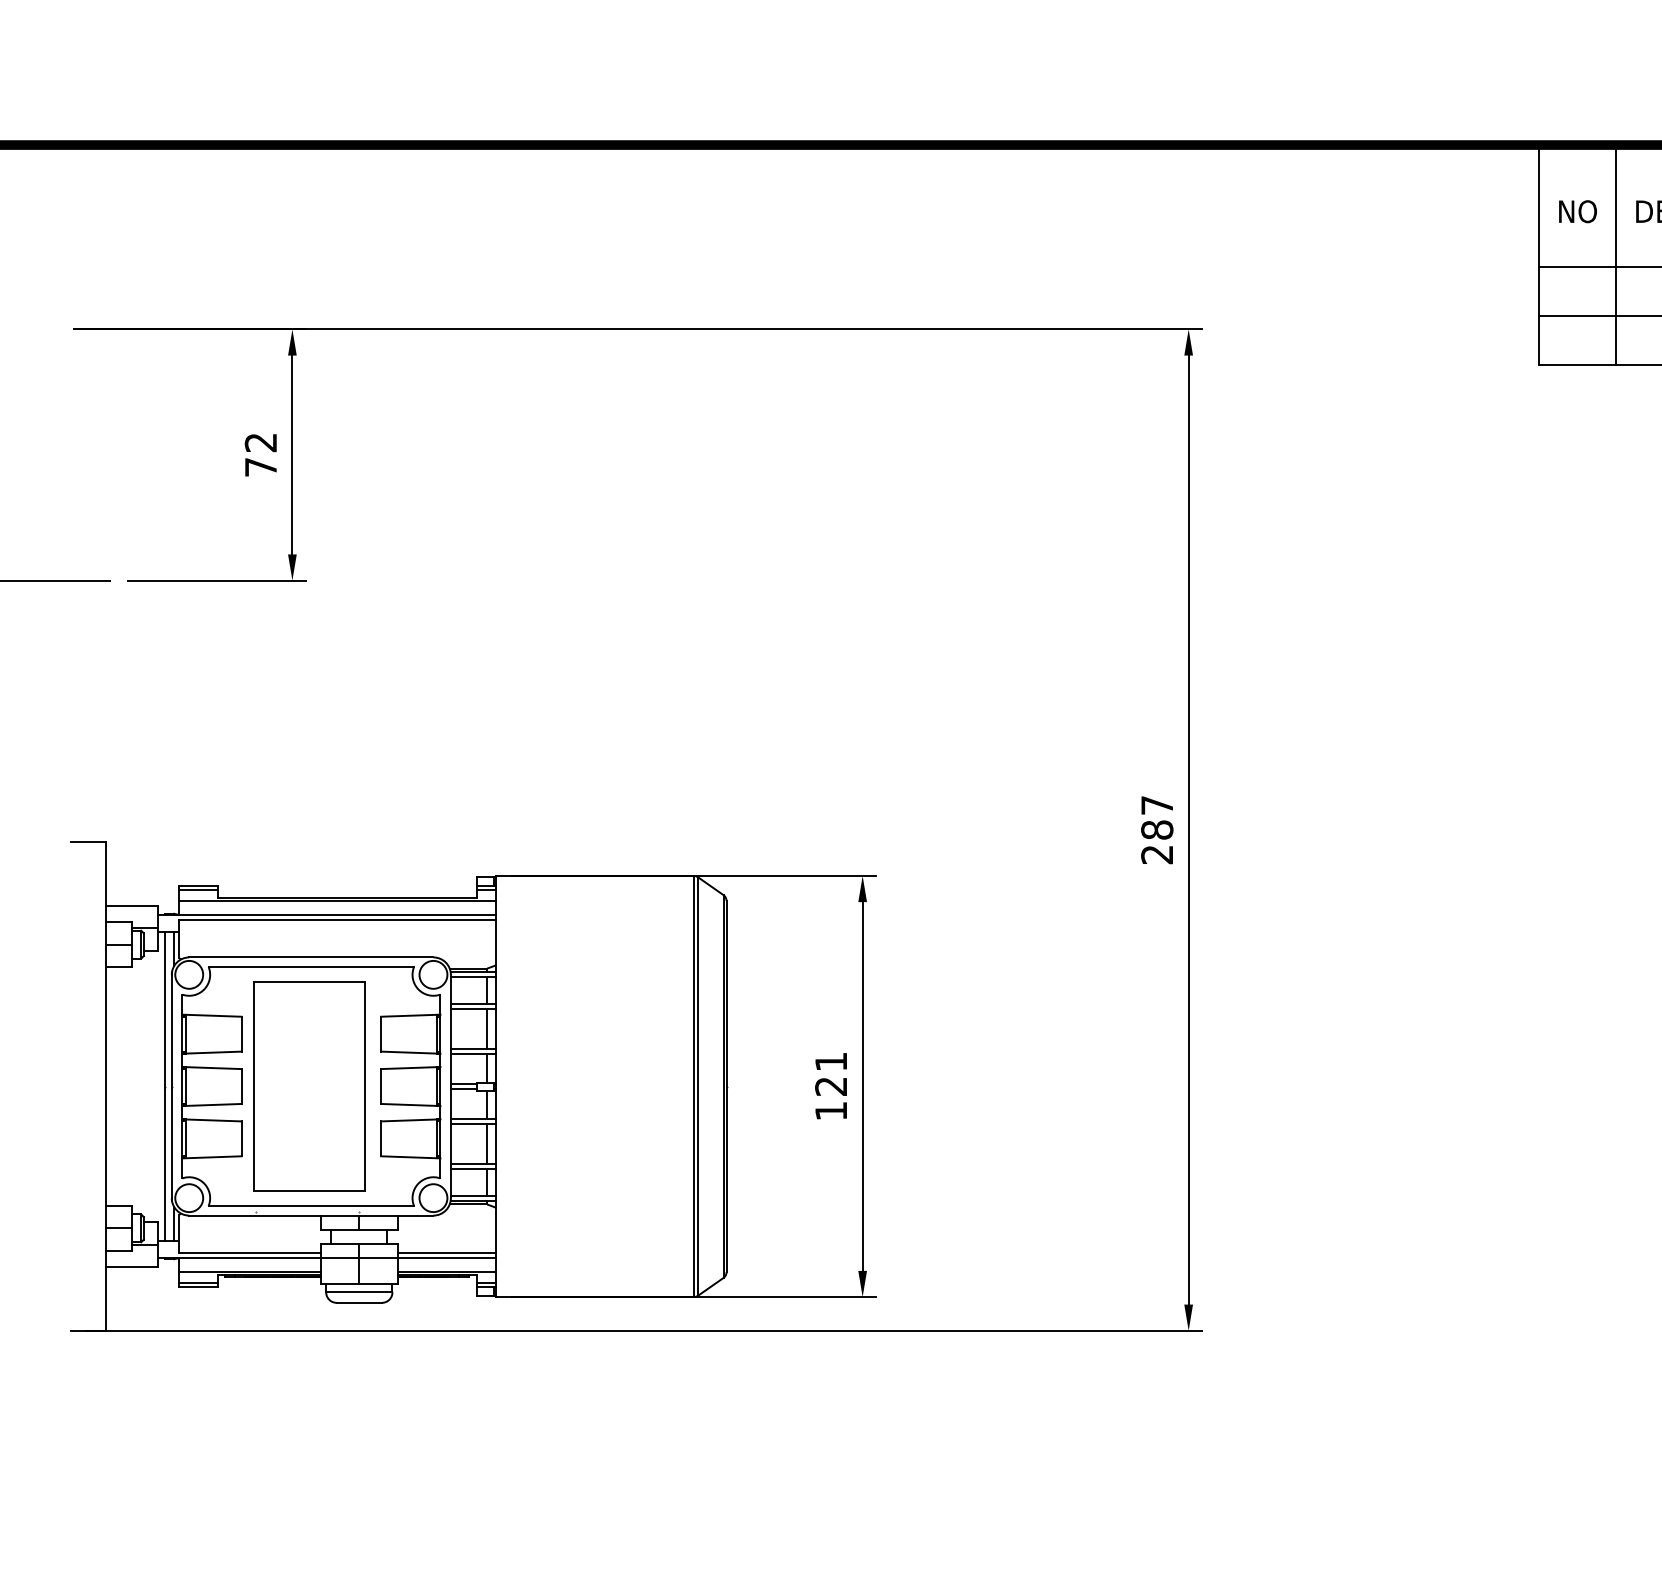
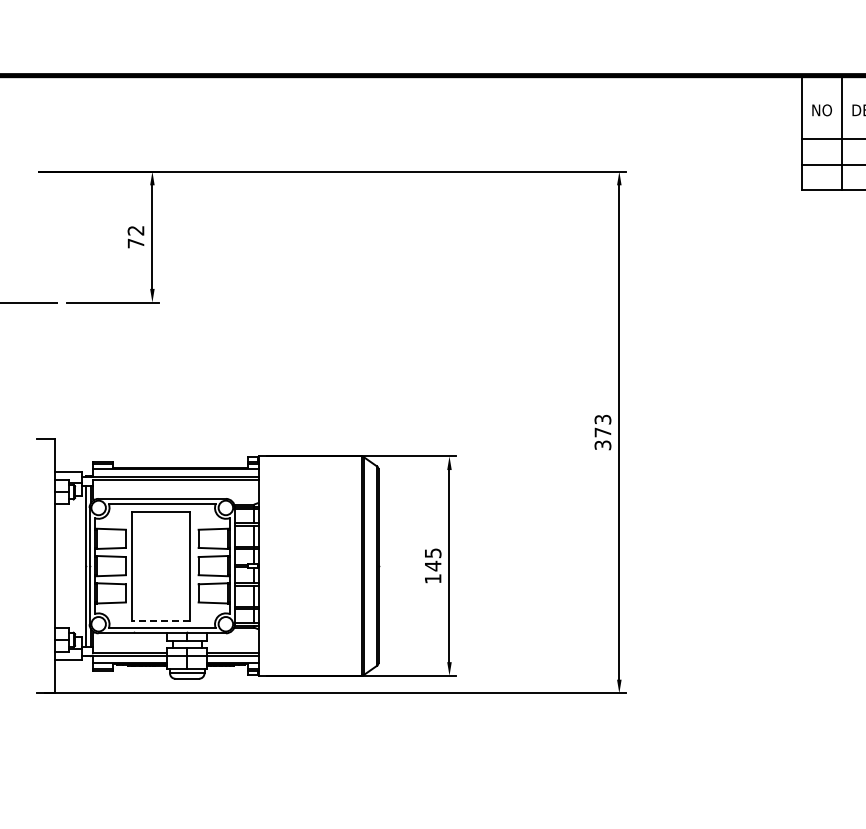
text: (1156, 830) -> (602, 432), 287 -> 373
text: (830, 1073) -> (432, 559), 121 -> 145
line: (307, 1190) -> (160, 620), solid -> dashed

